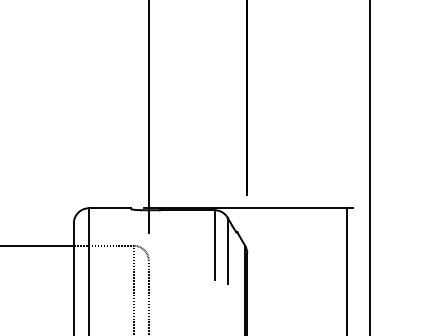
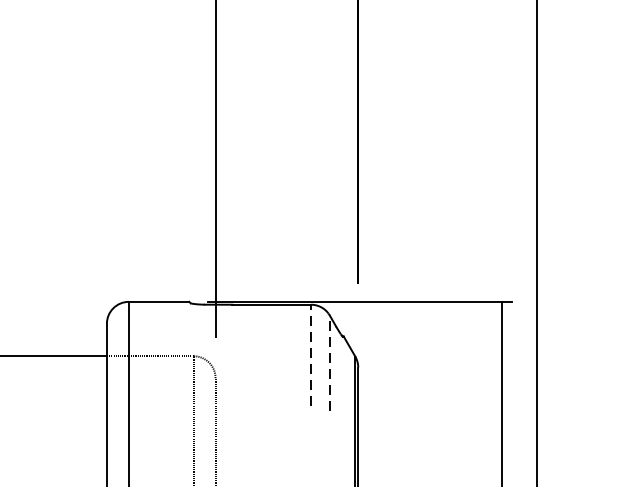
line: (214, 245) -> (310, 355), solid -> dashed
line: (227, 250) -> (329, 363), solid -> dashed

